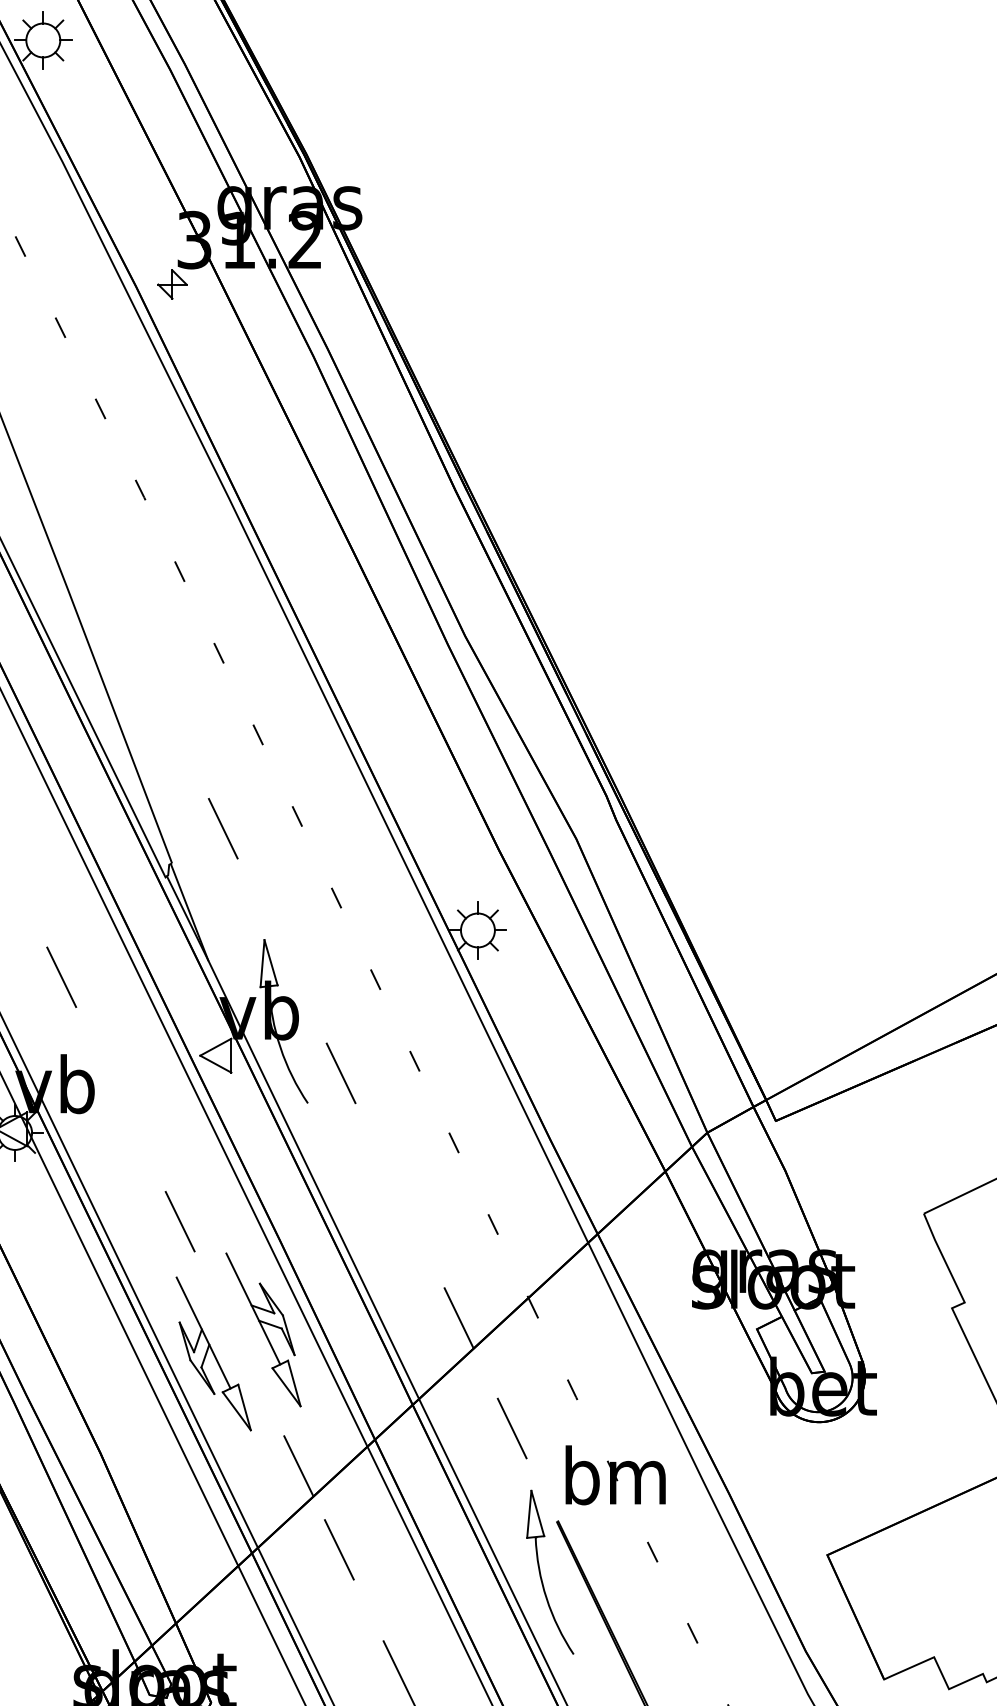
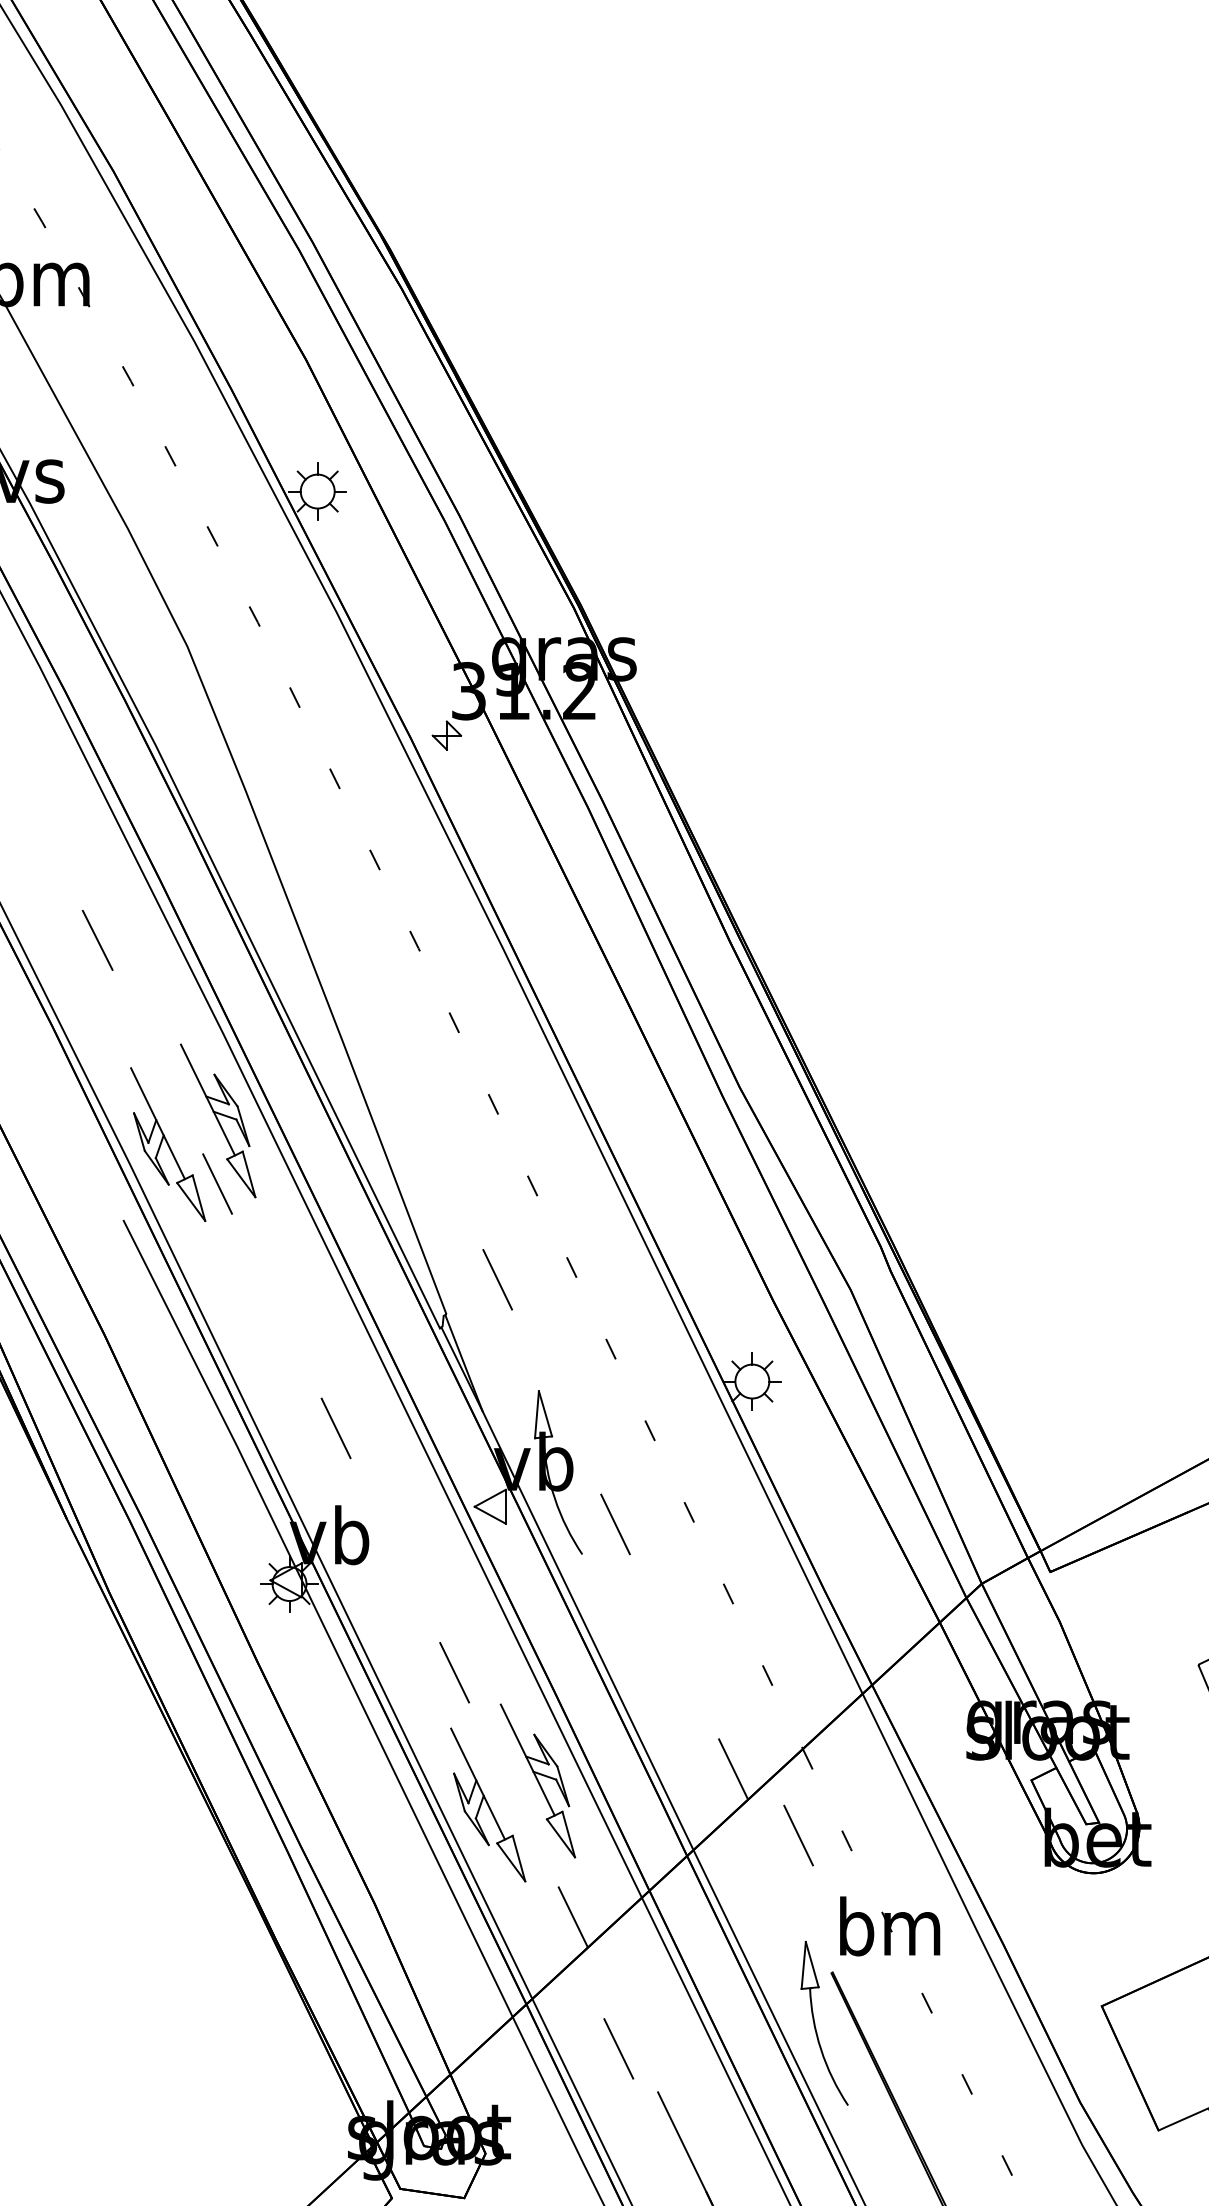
line: (512, 1428) -> (798, 1835), moved
line: (339, 1549) -> (618, 2048), moved

